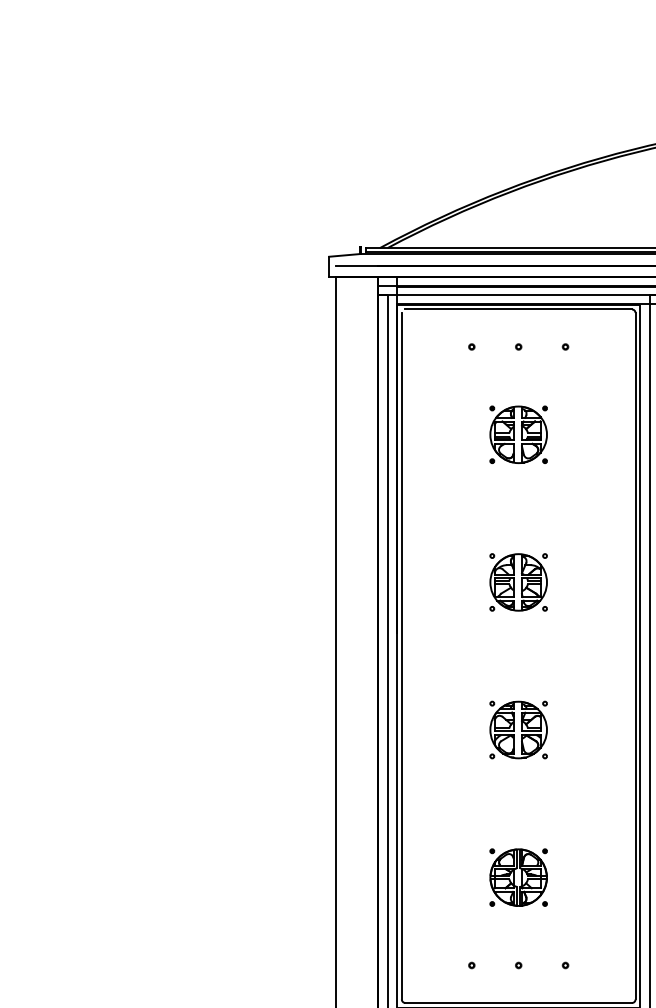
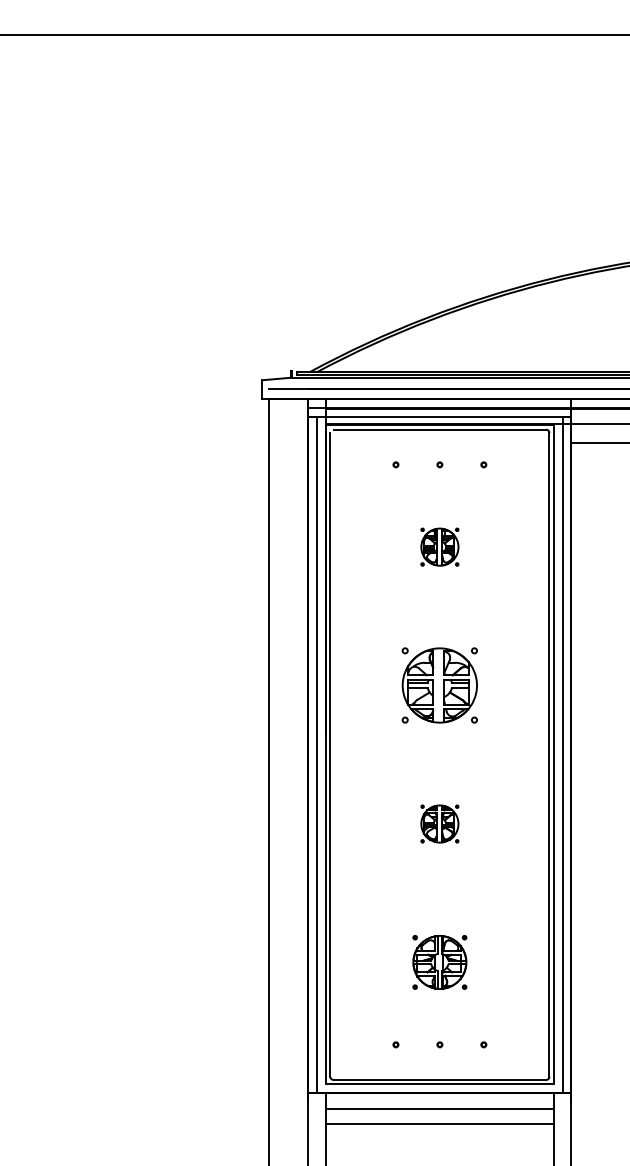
part: (518, 434) -> (439, 546), size x0.7
part: (518, 582) -> (439, 685), size x1.4
part: (518, 729) -> (439, 823), size x0.7

